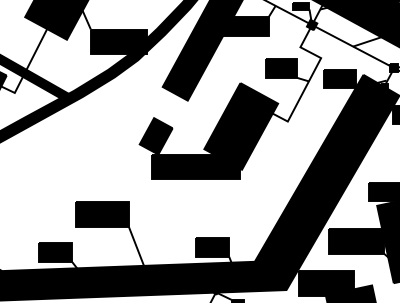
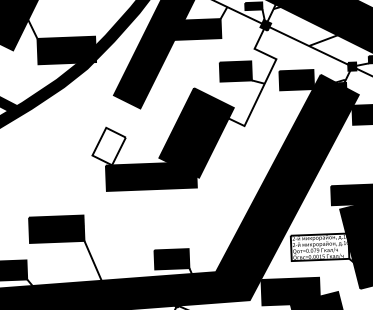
fill: (155, 136) -> (108, 146), removed
fill: (356, 241) -> (320, 247), removed

